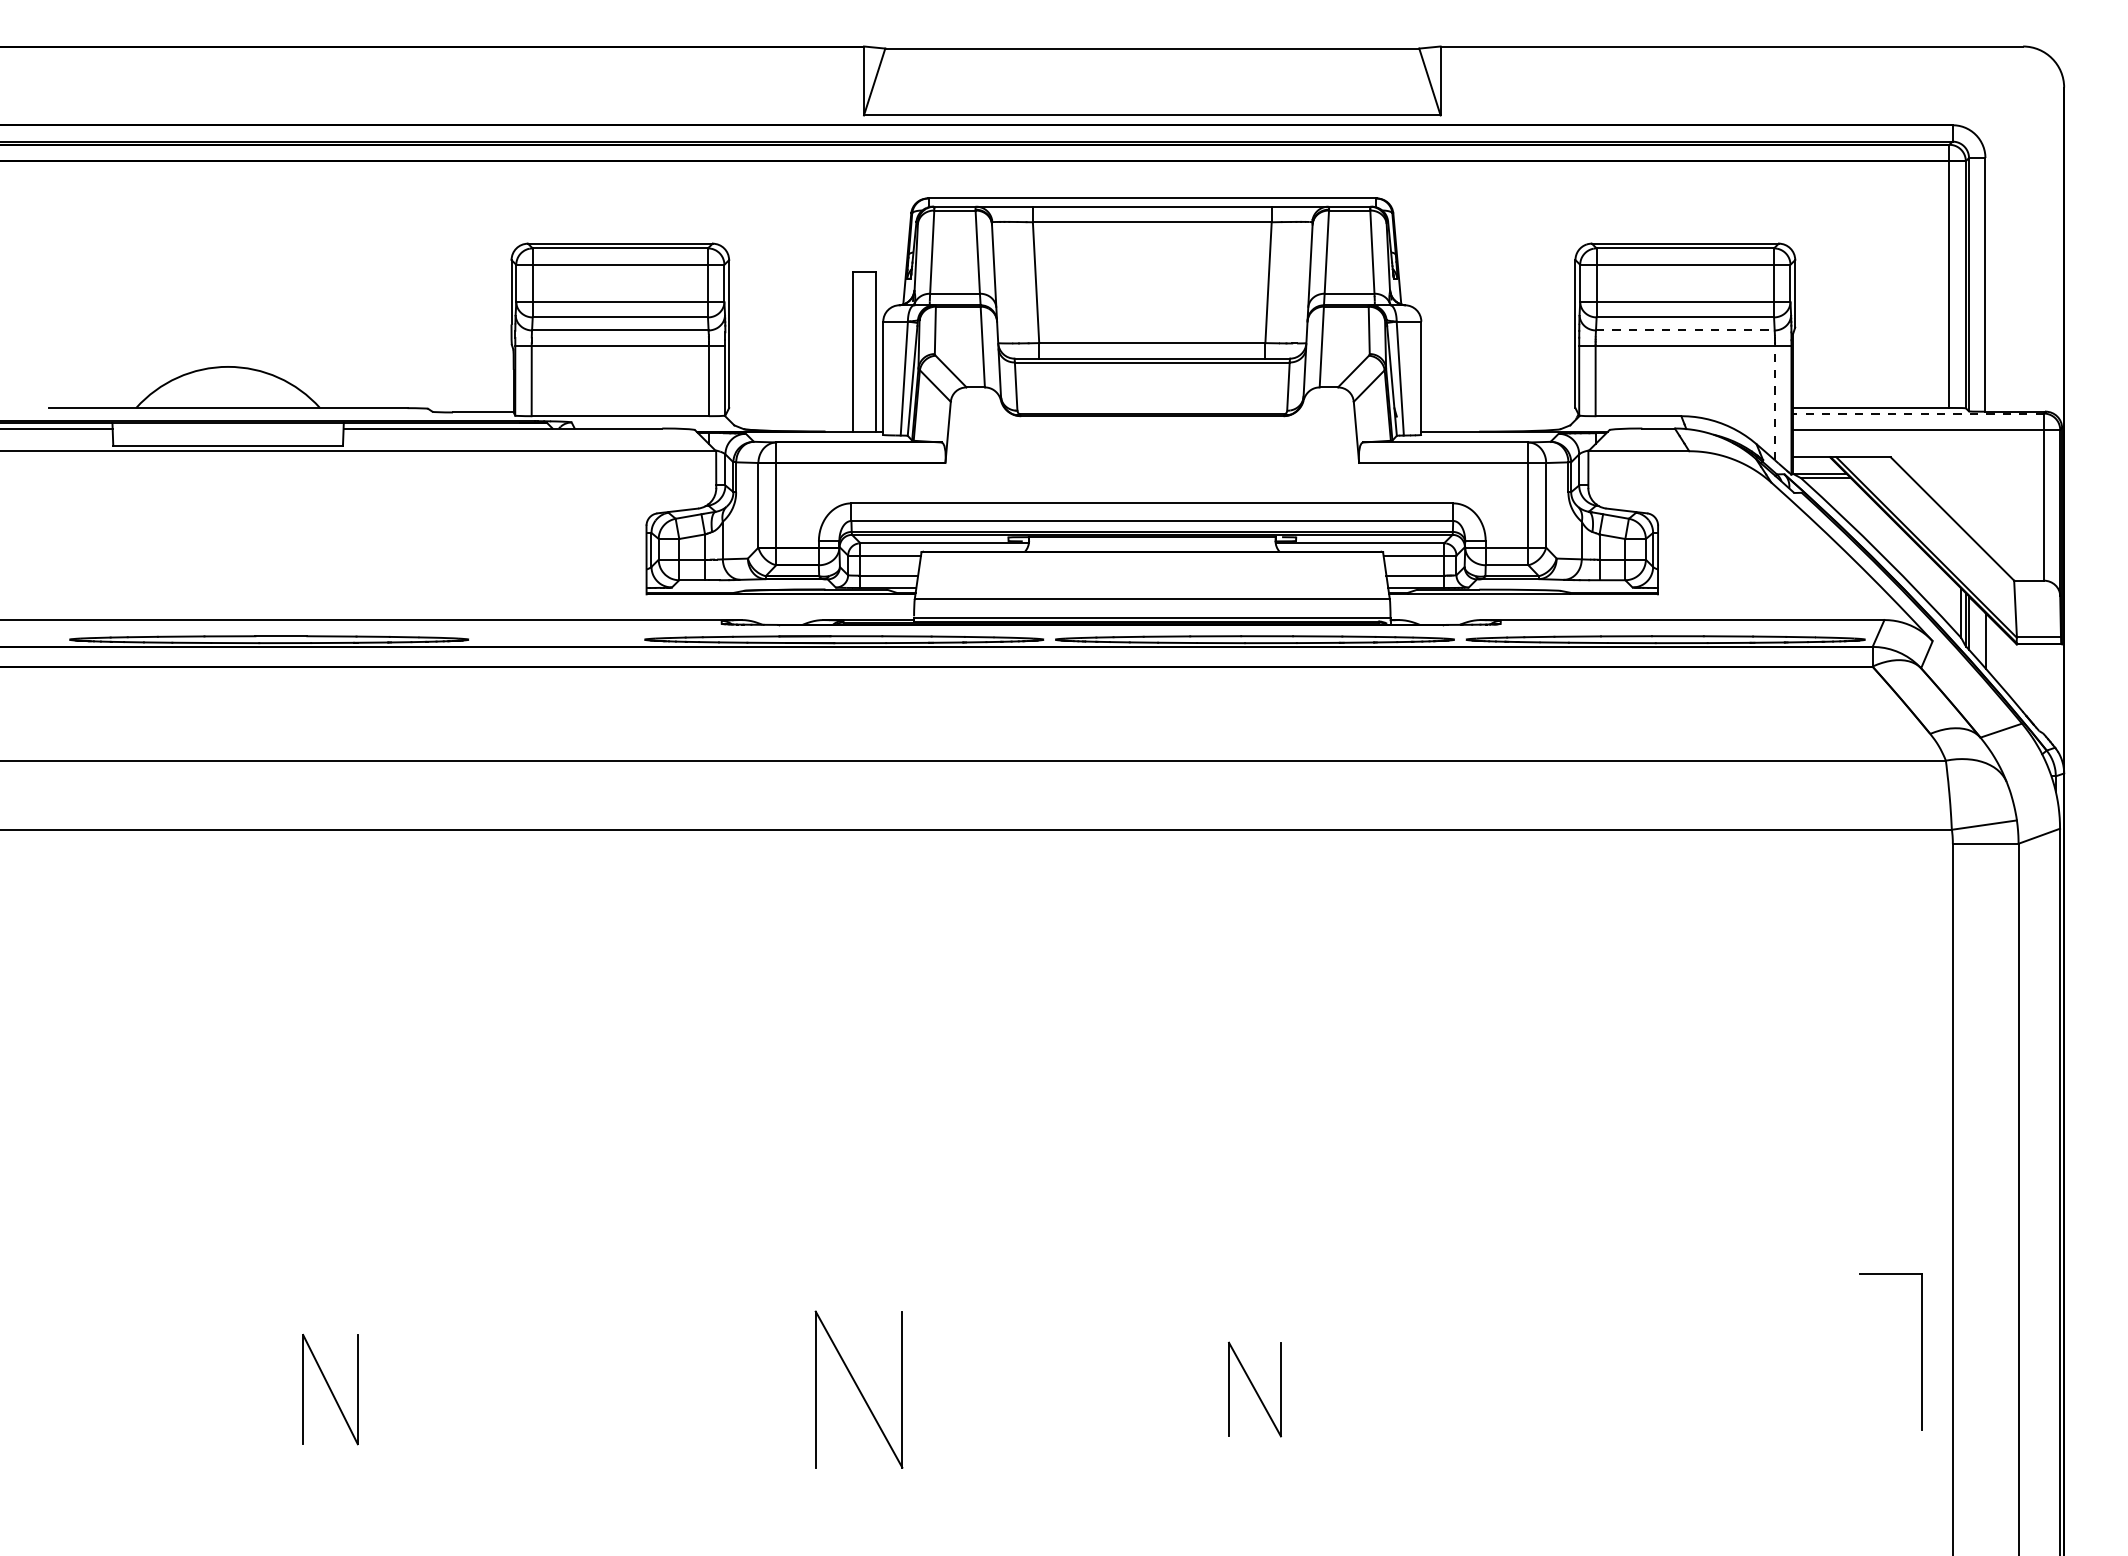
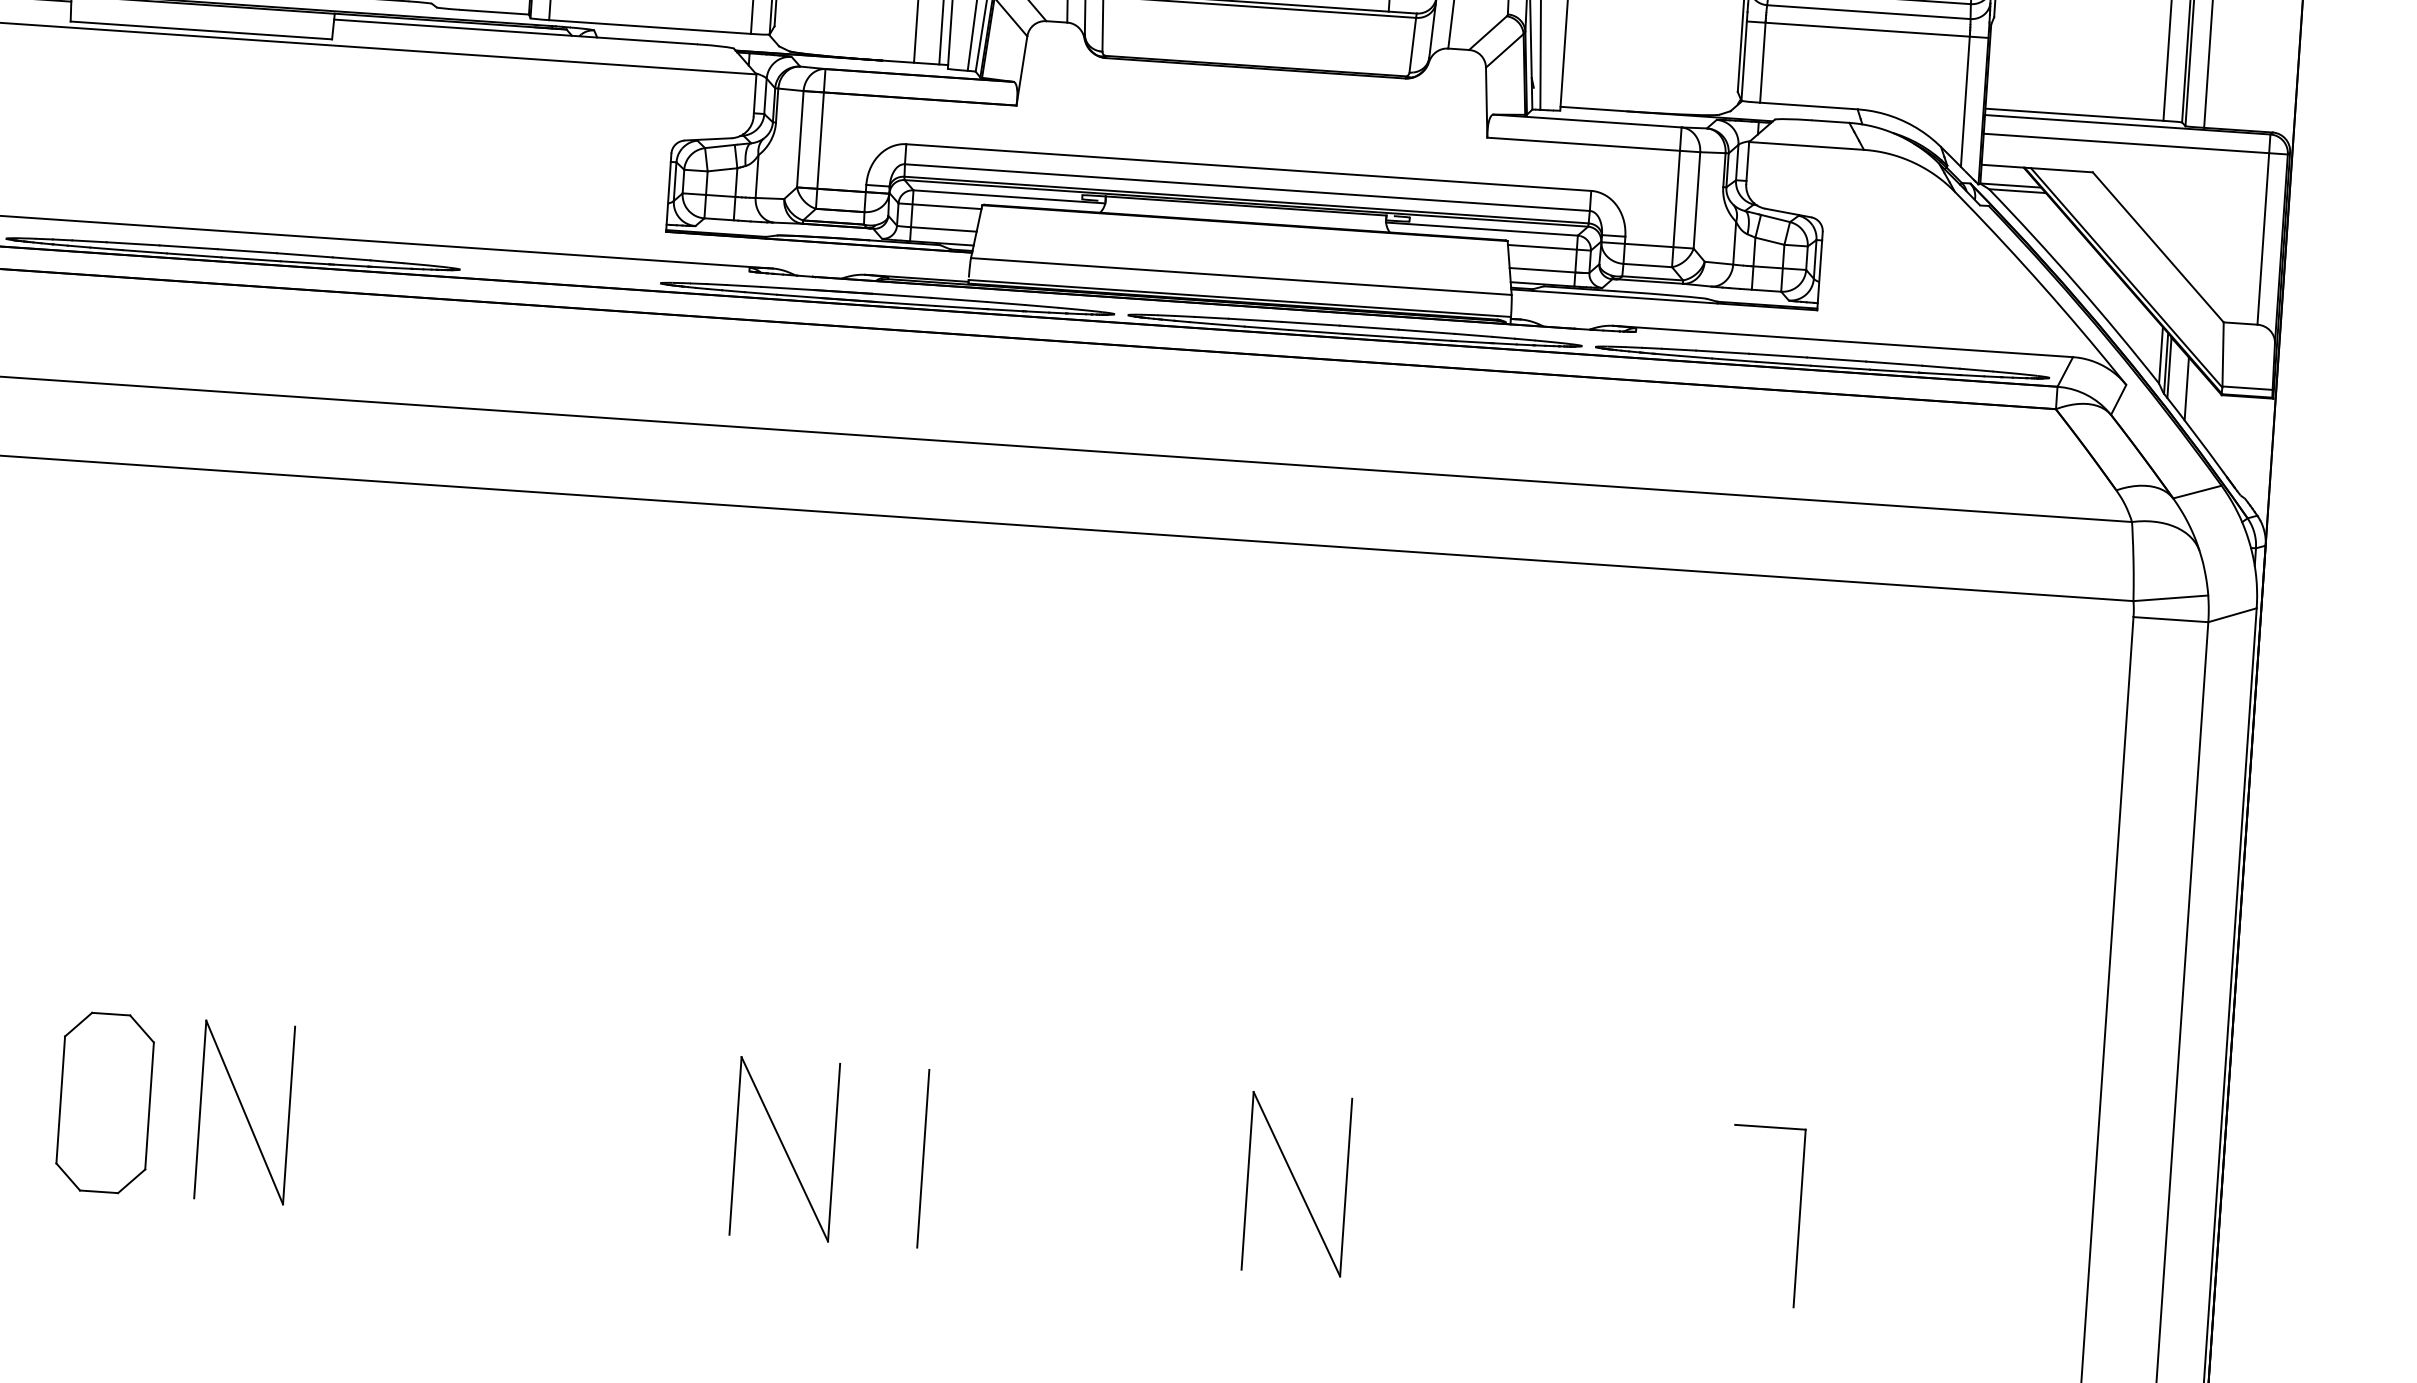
line: (1685, 330) -> (1869, 12), dashed -> solid
line: (1775, 402) -> (1965, 101), dashed -> solid
line: (1917, 413) -> (2126, 124), dashed -> solid
part: (1921, 1351) -> (1799, 1218), moved
part: (207, 1389) -> (104, 1102), added
part: (330, 1389) -> (244, 1112), size x1.43
part: (858, 1389) -> (784, 1149), moved
line: (926, 1389) -> (923, 1158), added
part: (1254, 1389) -> (1296, 1184), size x1.67

